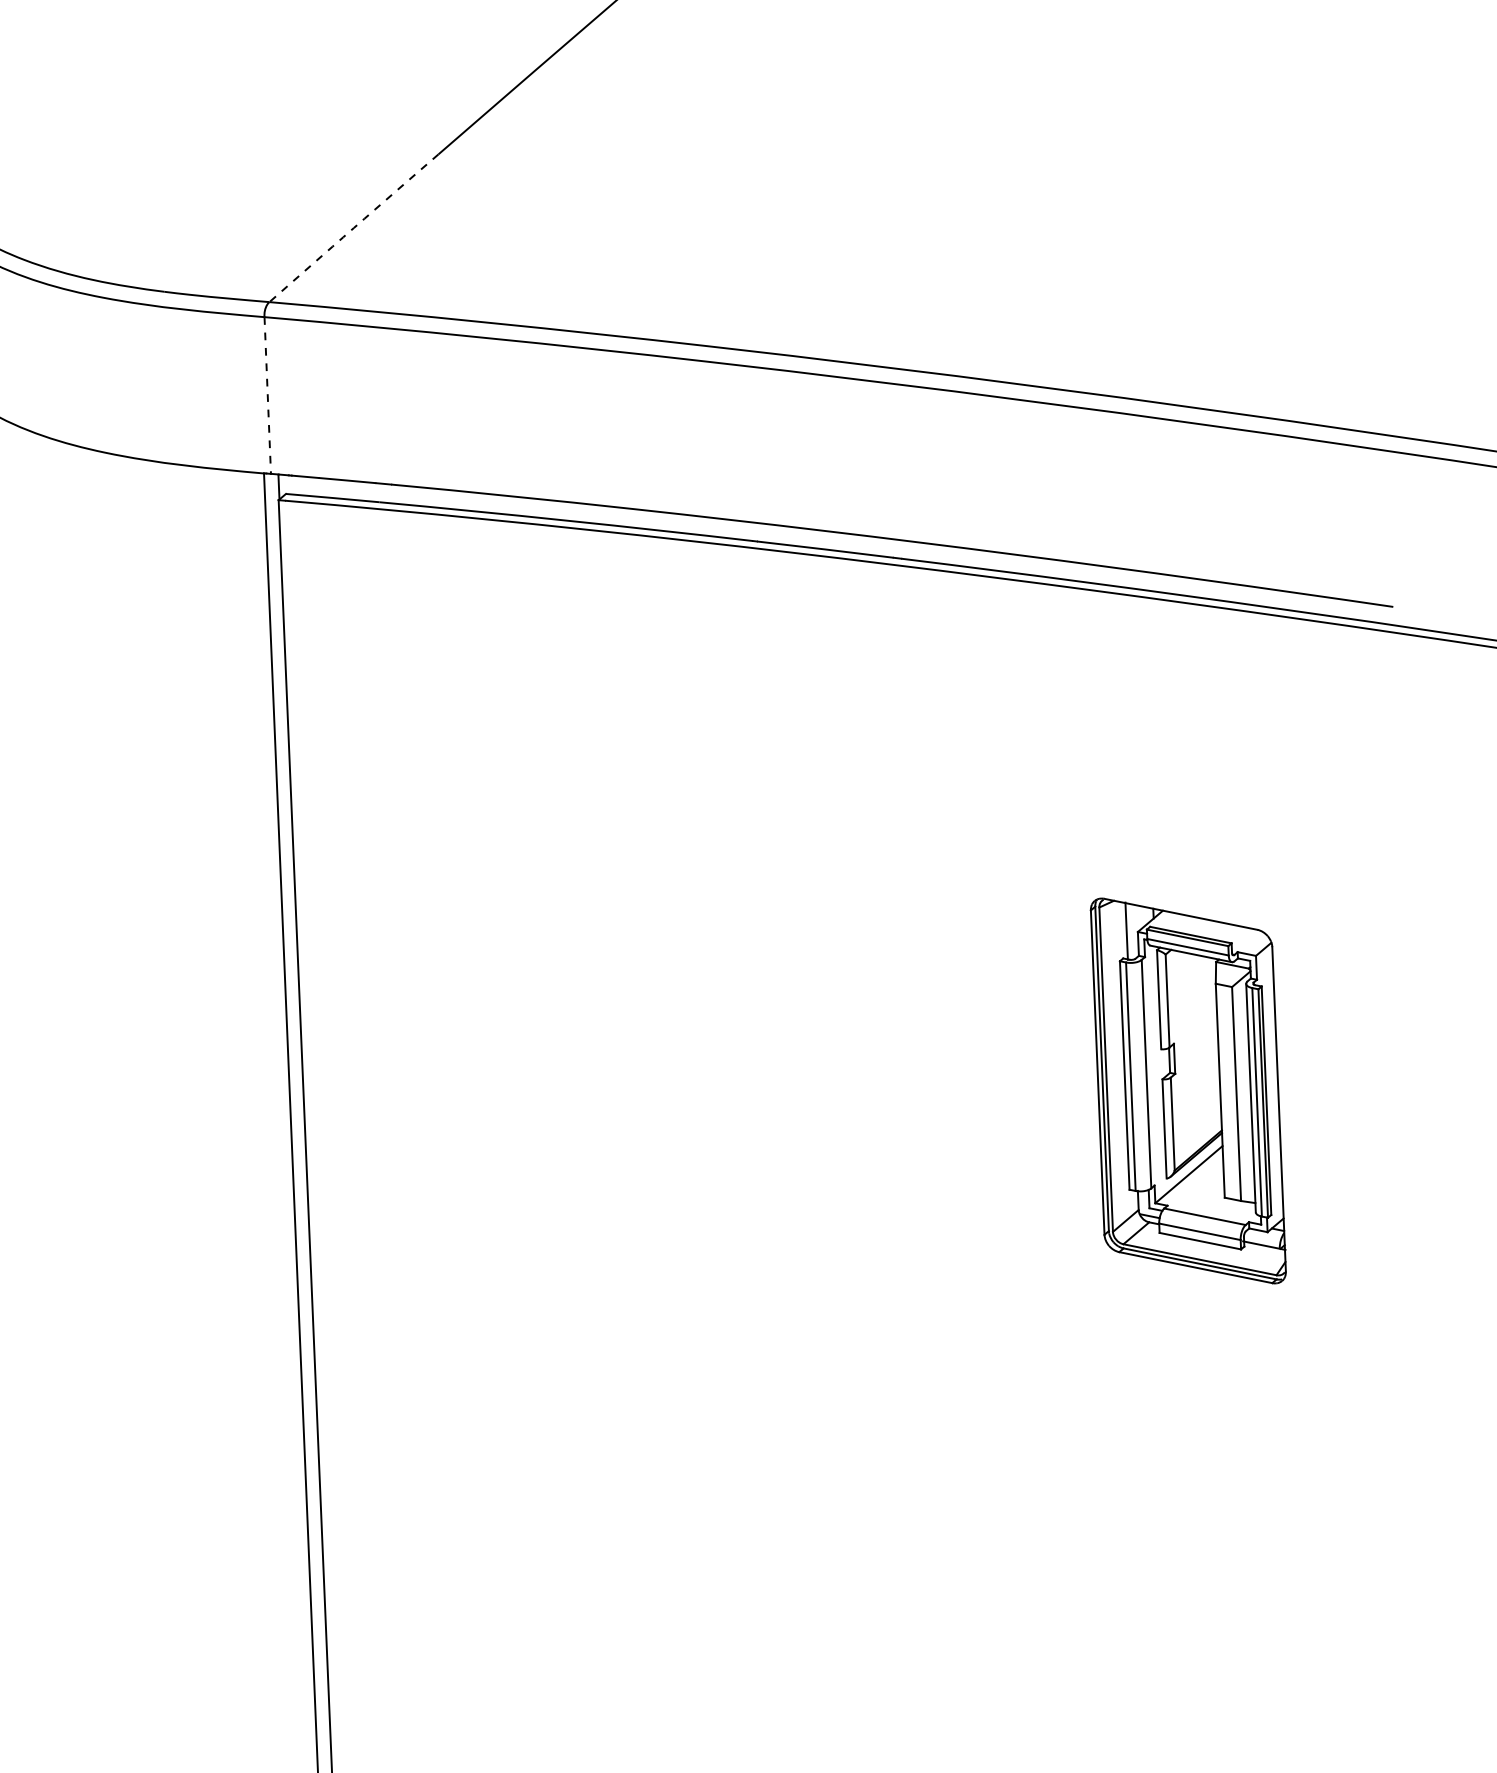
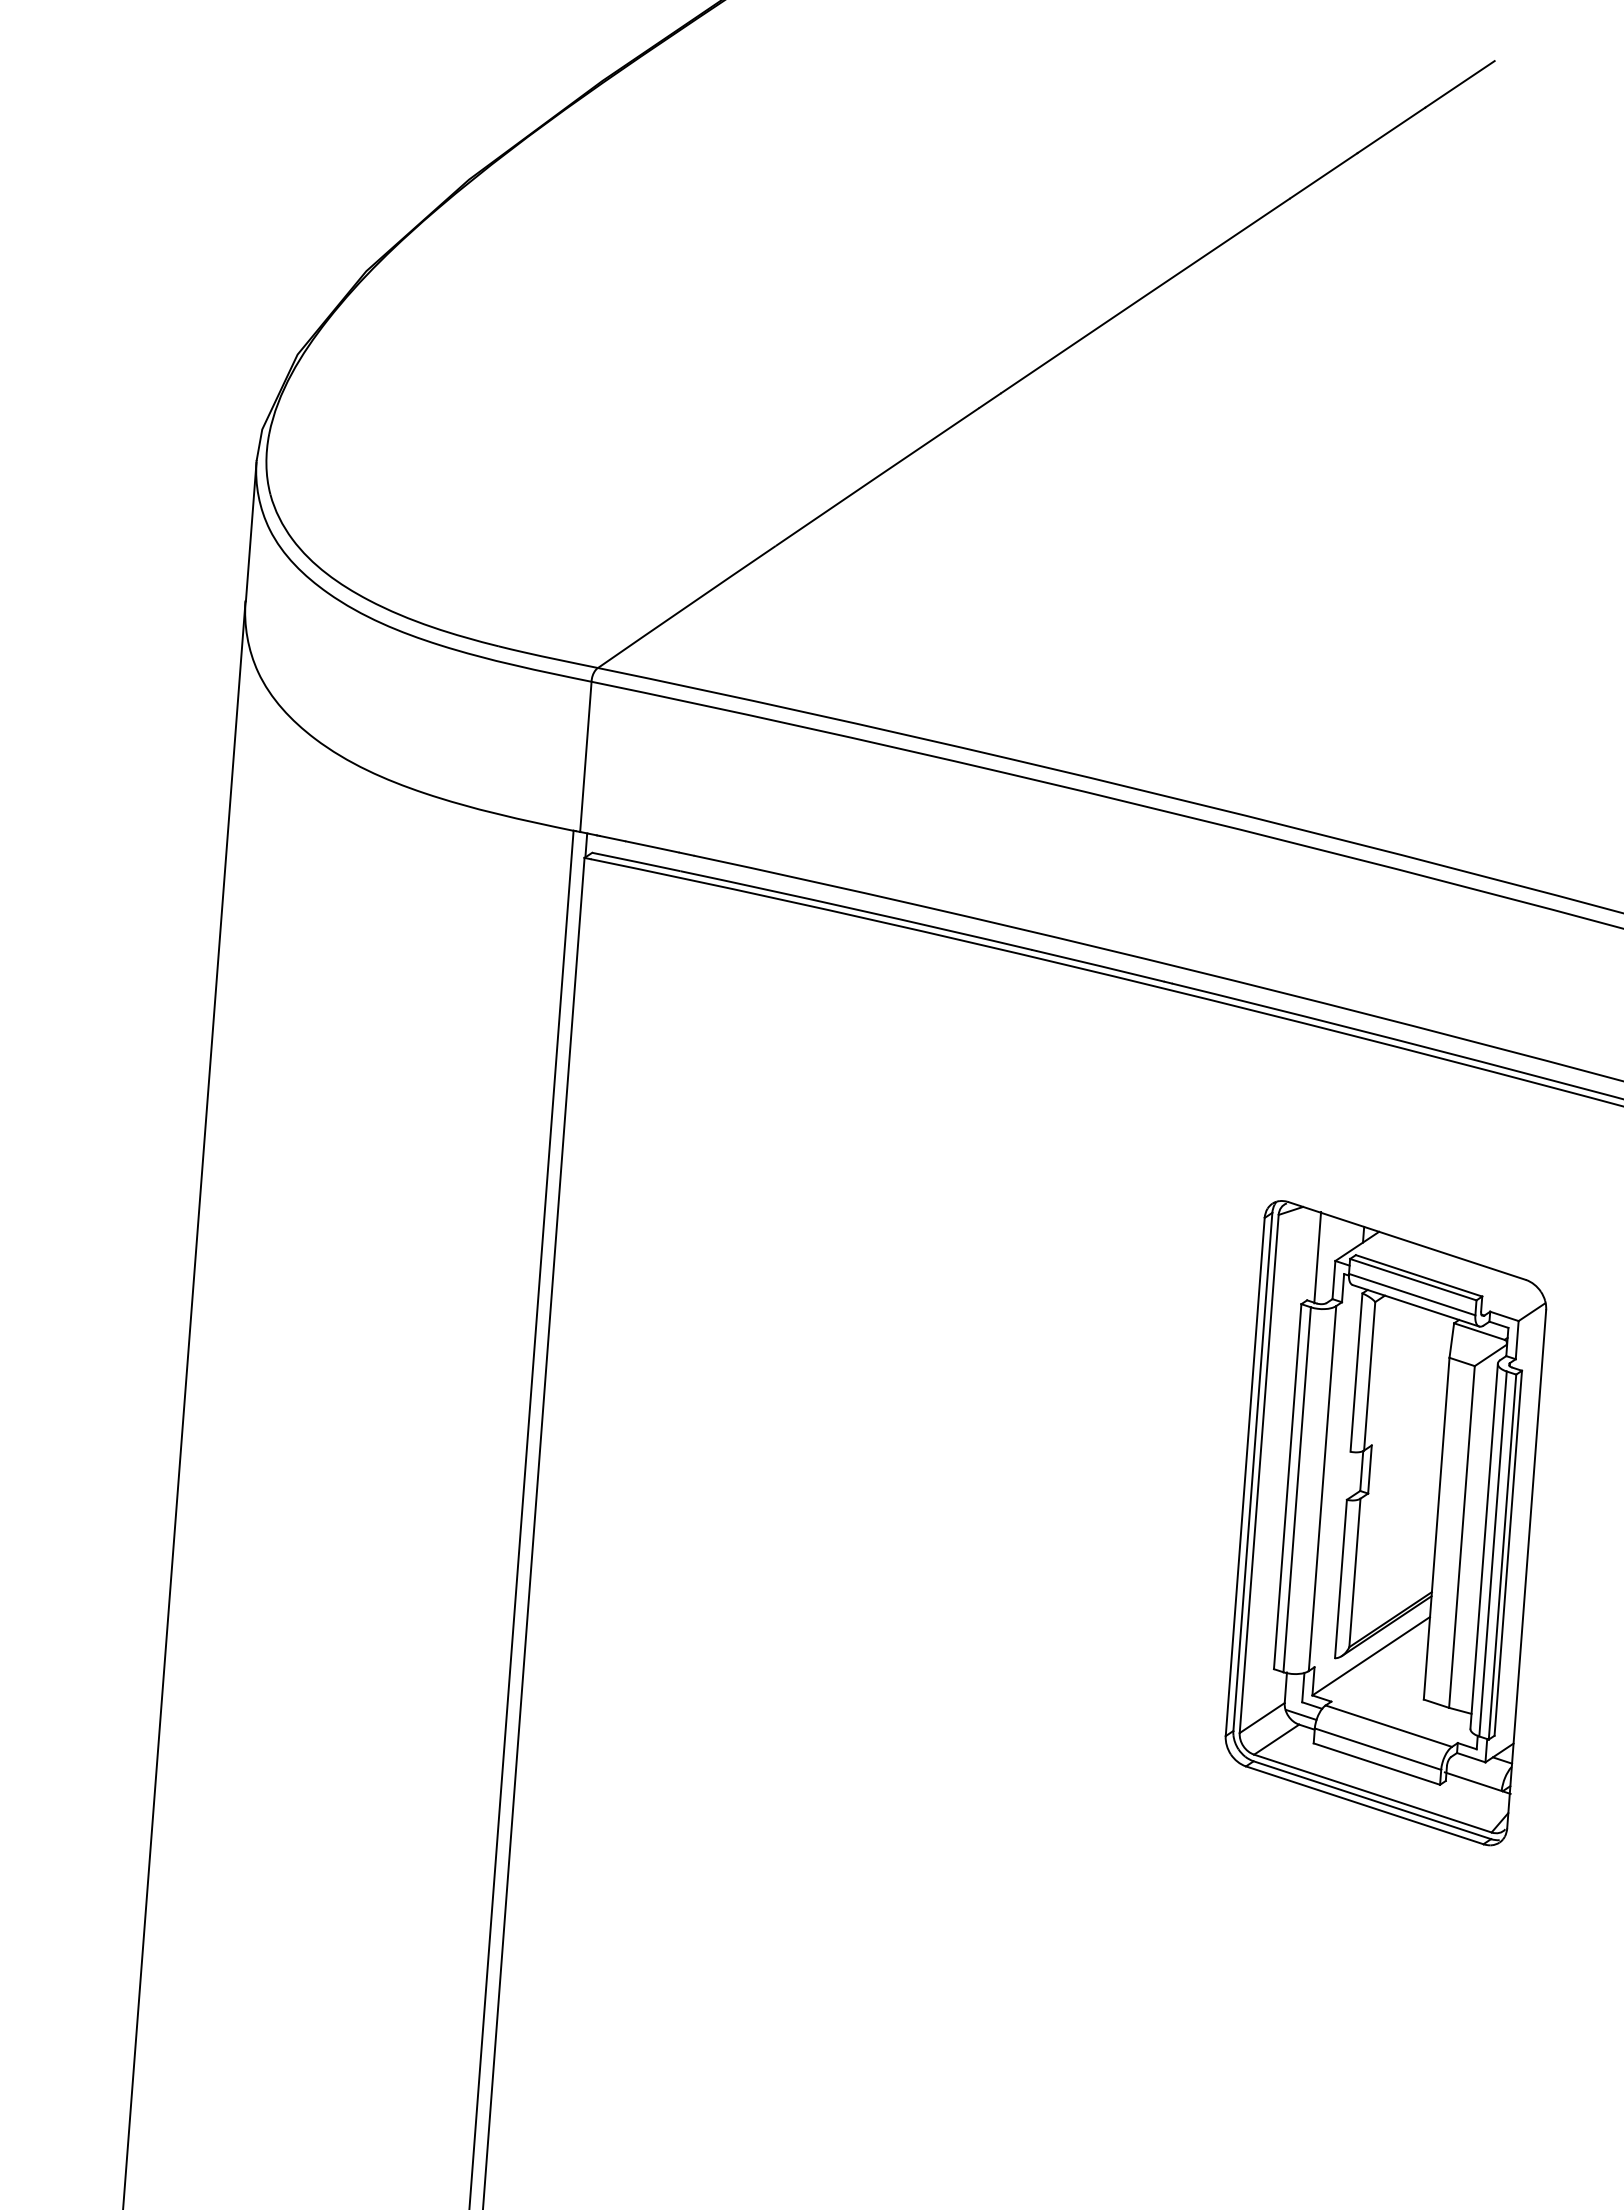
arc: (353, 227) -> (686, 606), dashed -> solid
line: (267, 396) -> (585, 757), dashed -> solid
part: (1187, 1091) -> (1385, 1523), size x1.67

